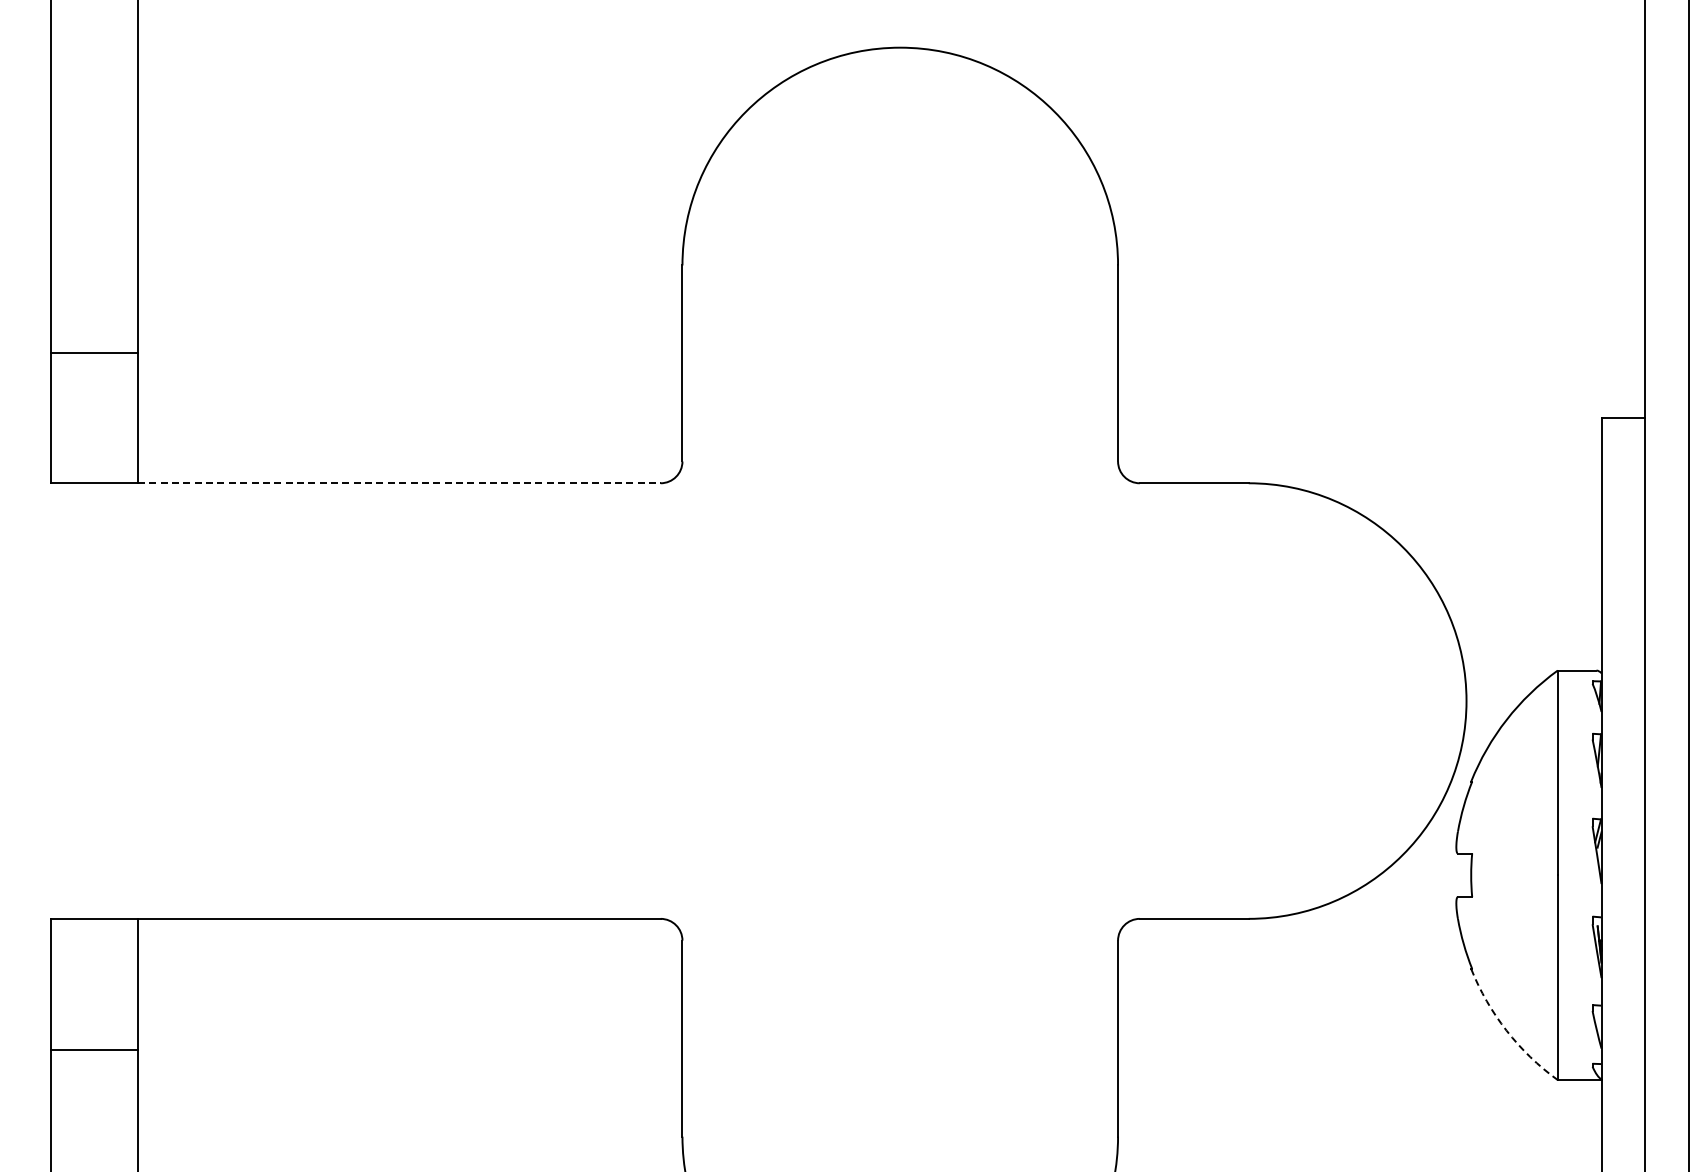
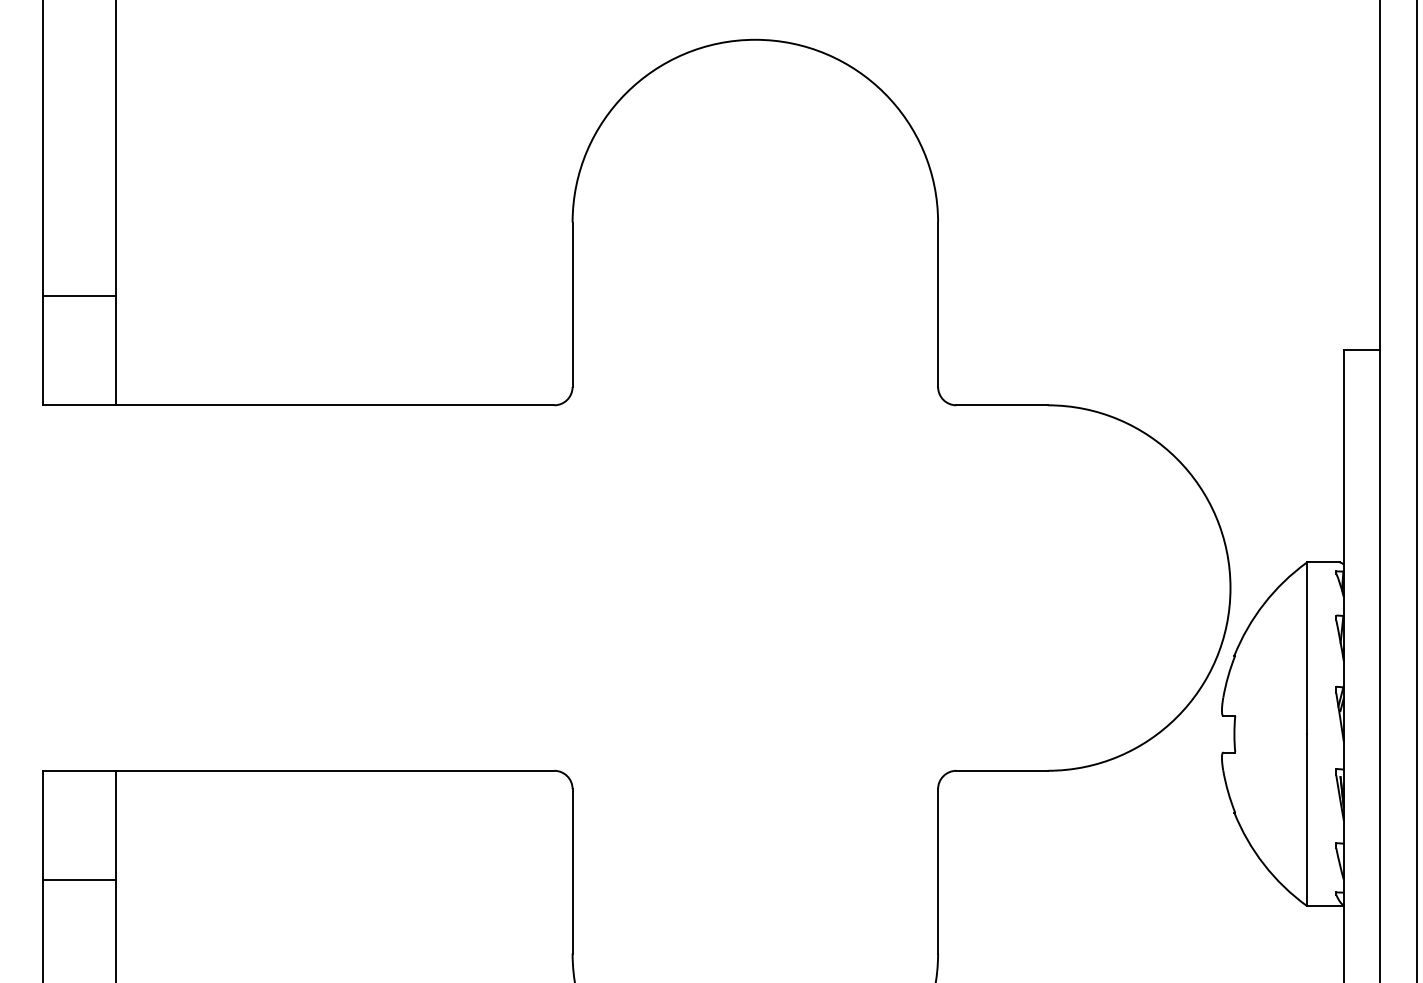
line: (399, 483) -> (335, 405), dashed -> solid
arc: (1506, 1030) -> (1264, 864), dashed -> solid

